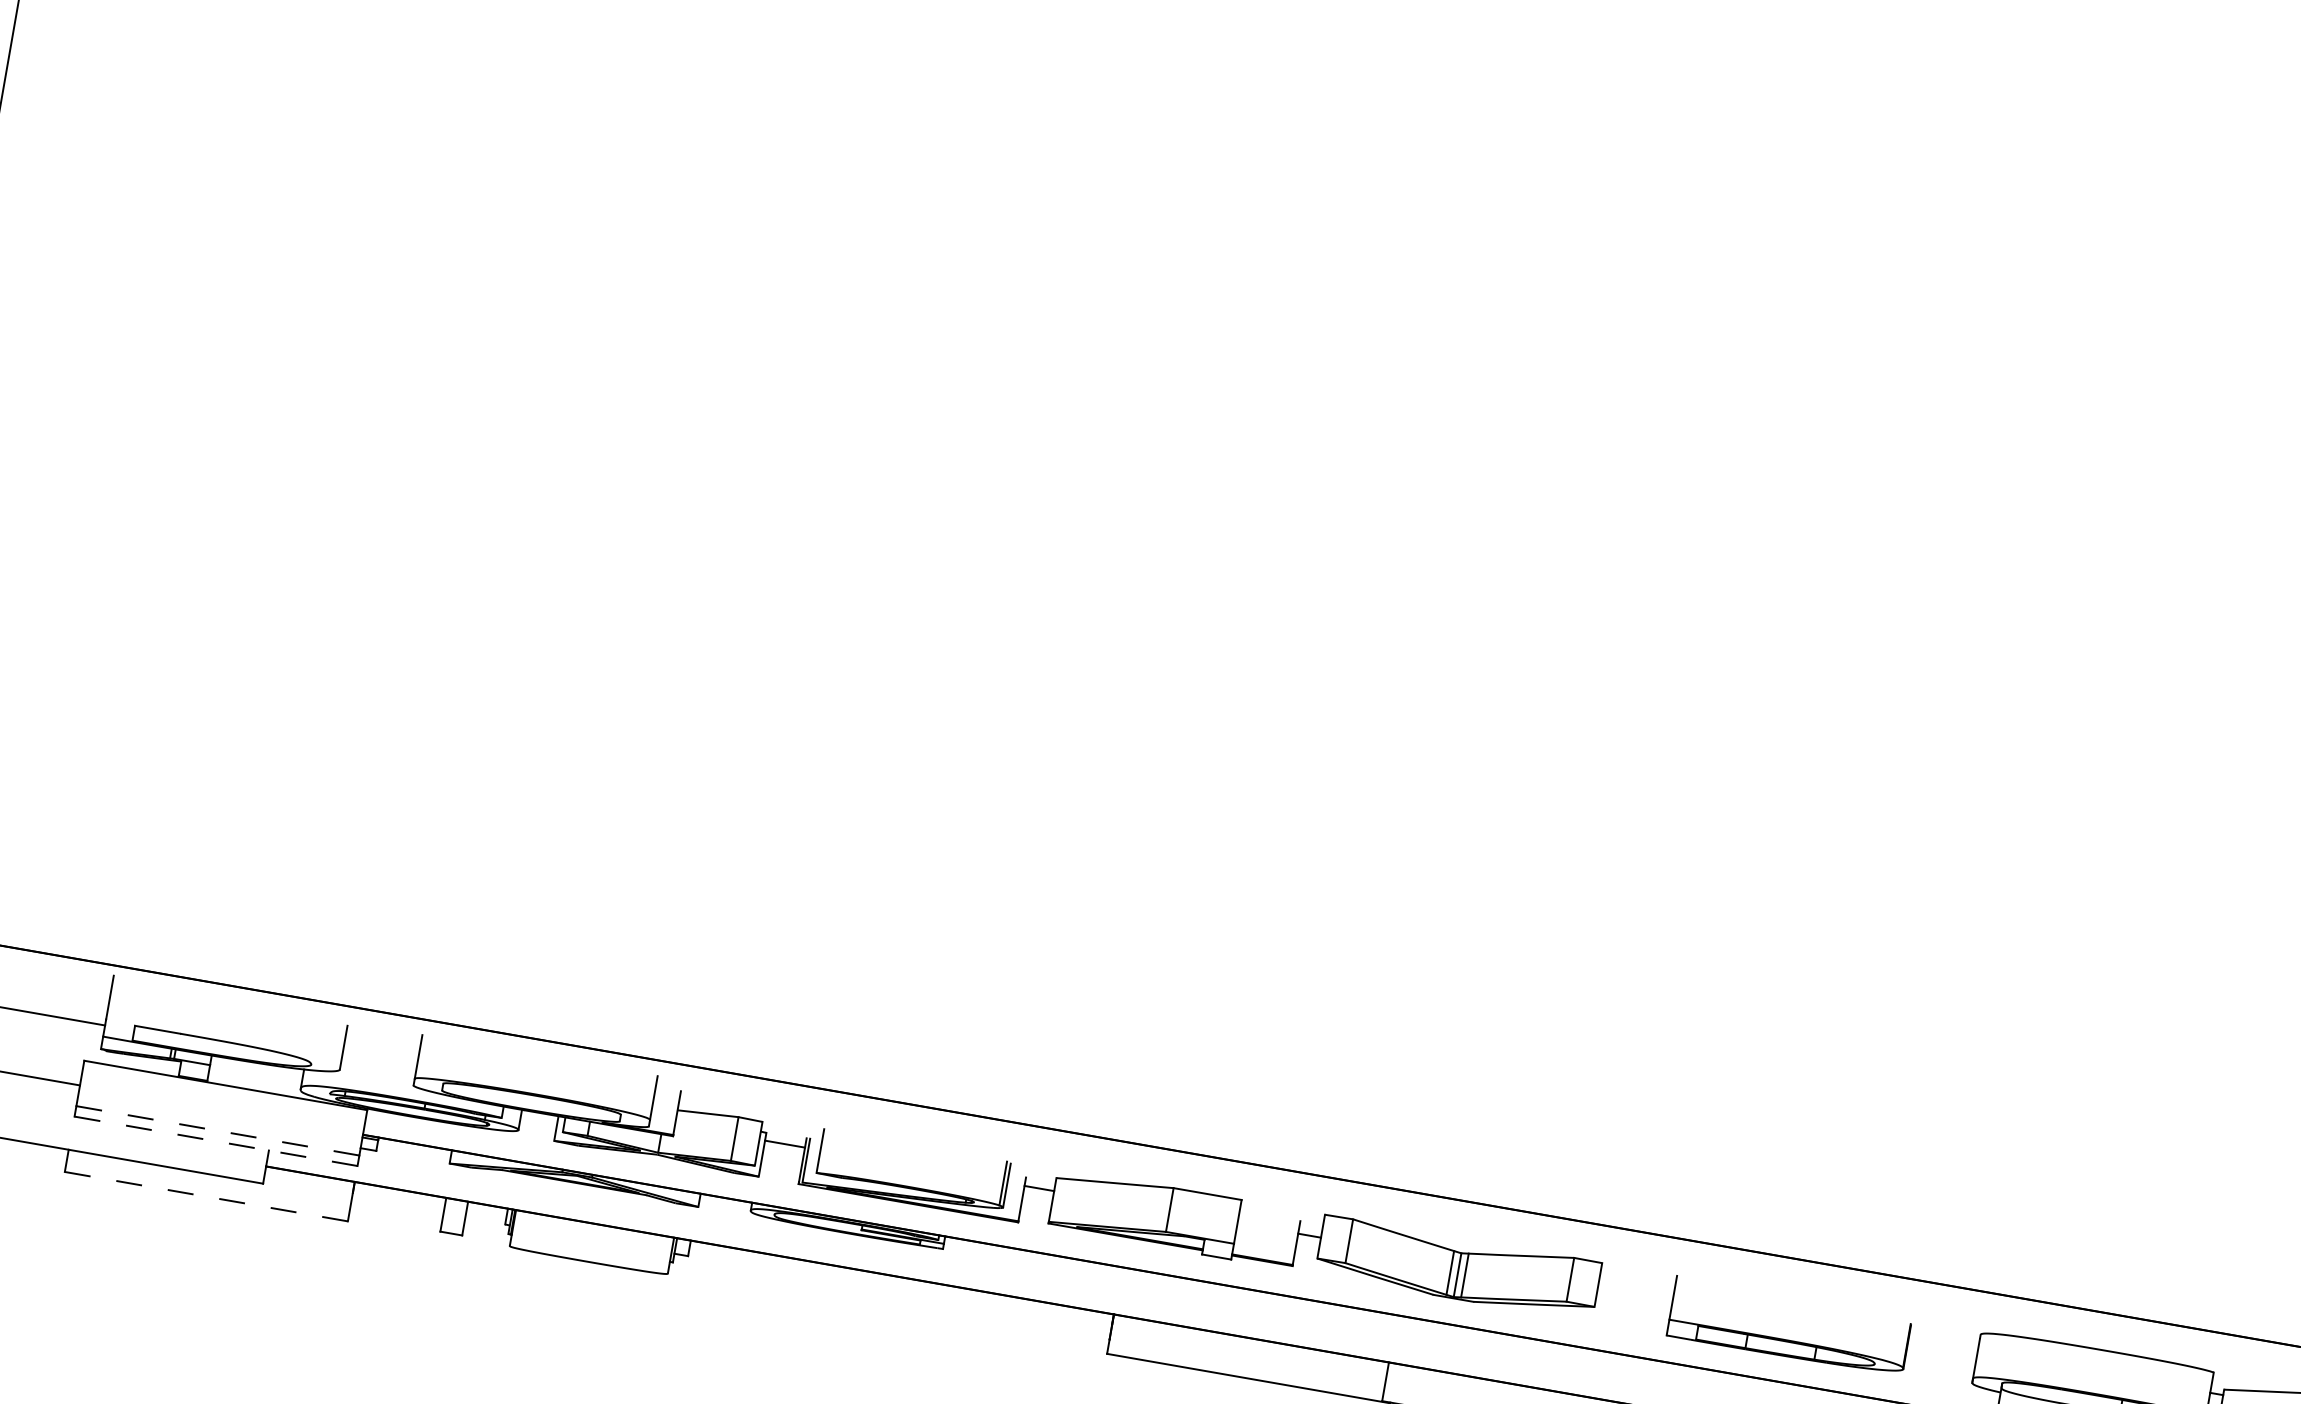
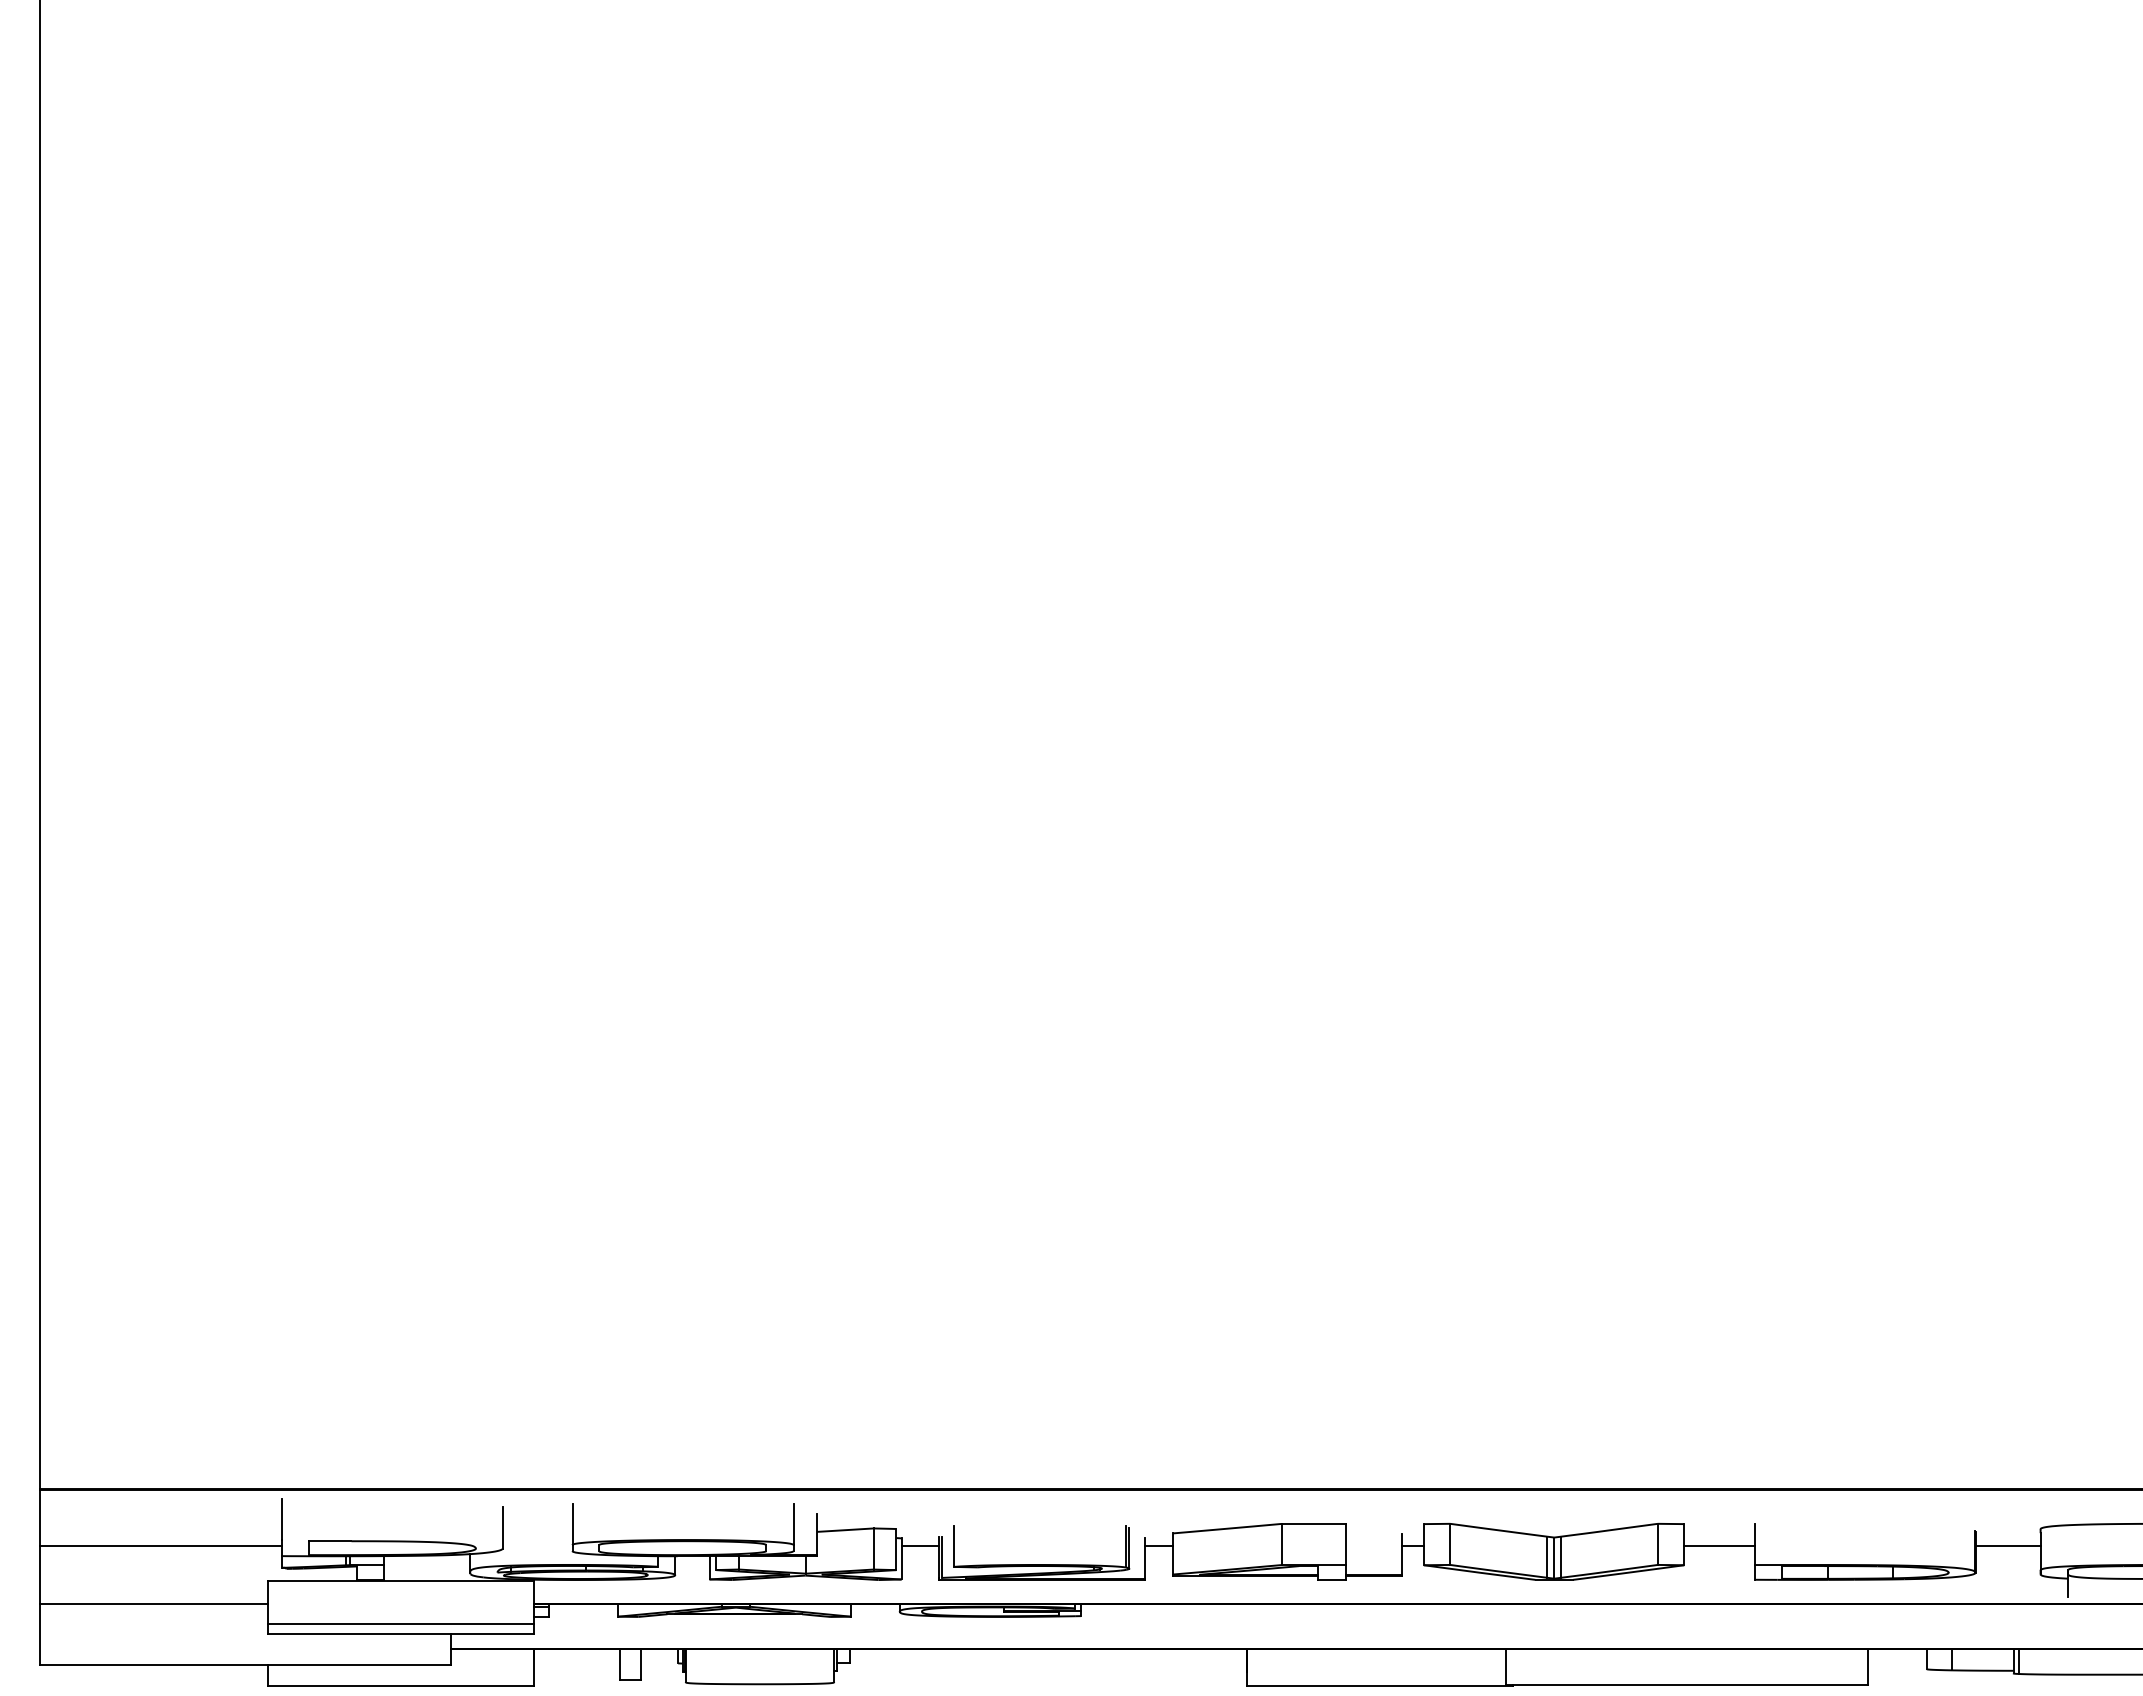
line: (218, 1130) -> (401, 1623), dashed -> solid
line: (216, 1141) -> (401, 1633), dashed -> solid
line: (206, 1196) -> (401, 1685), dashed -> solid
line: (1635, 1292) -> (1719, 1545), added
line: (1942, 1345) -> (2007, 1545), added

